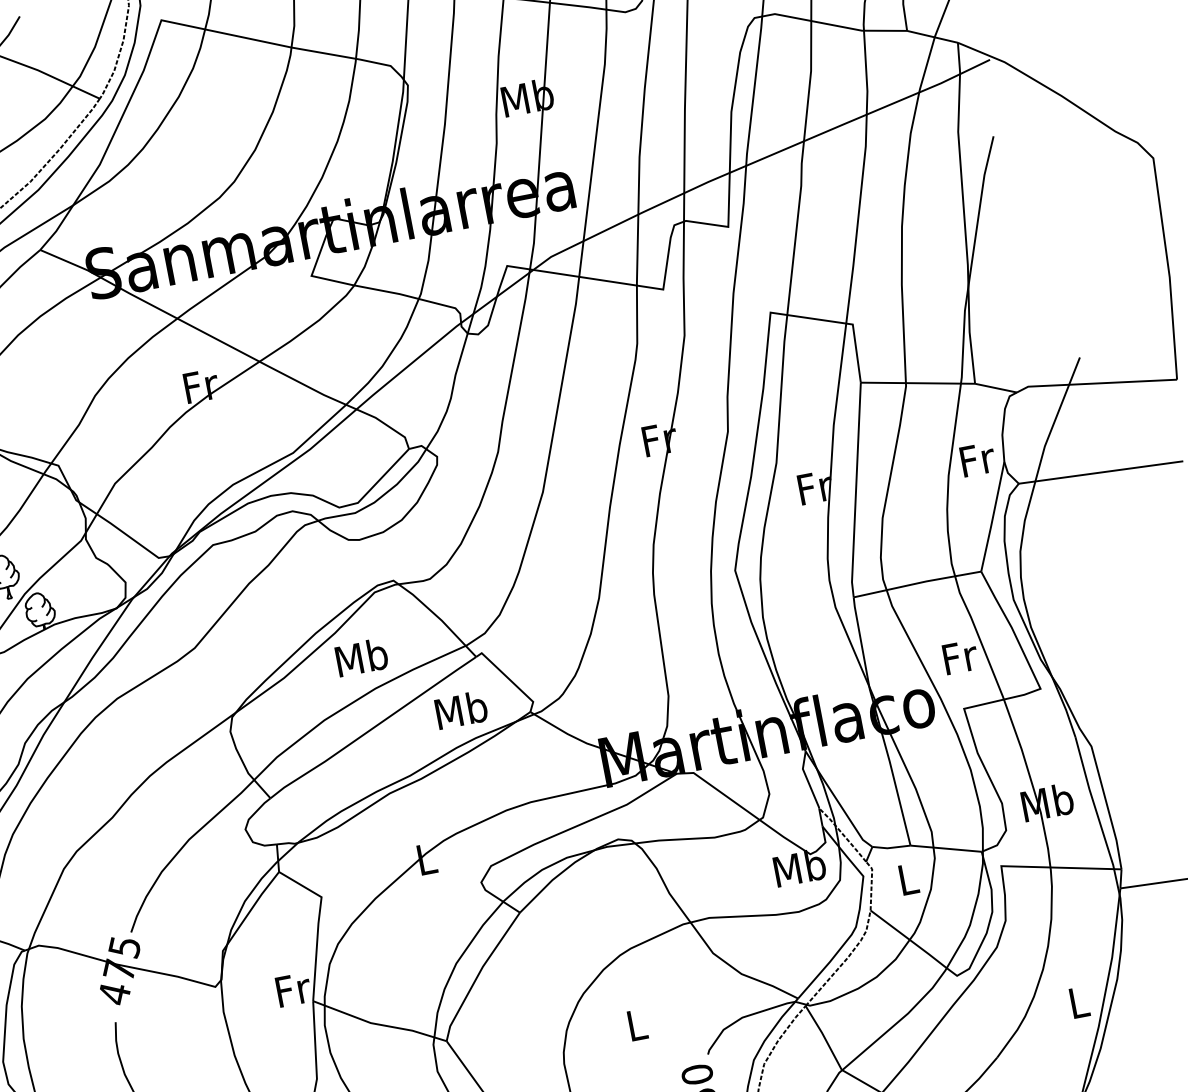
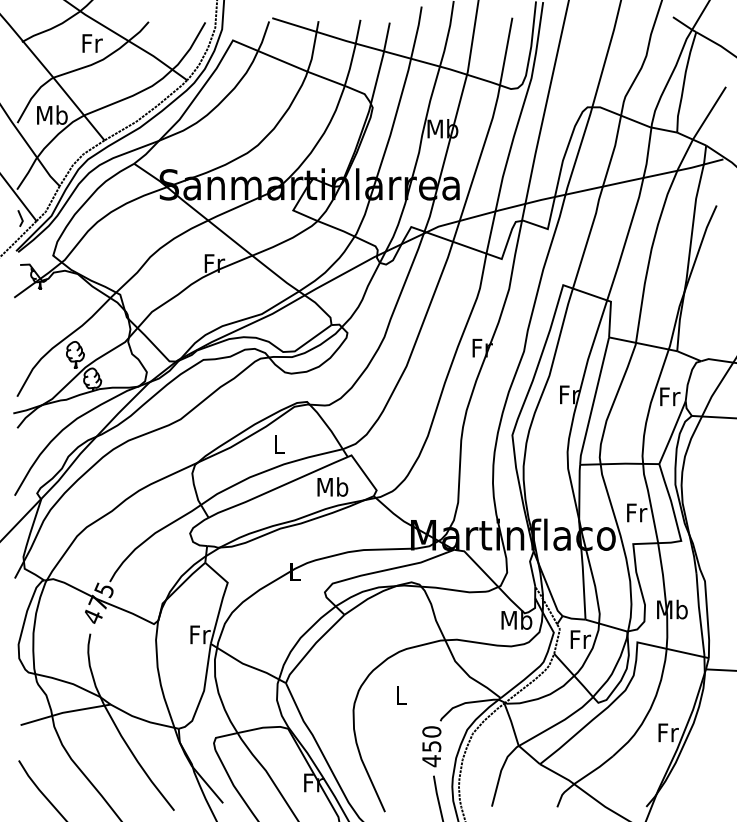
text: (361, 656) -> (279, 443), Mb -> L
text: (908, 879) -> (580, 639), L -> Fr
text: (1079, 1001) -> (668, 732), L -> Fr

